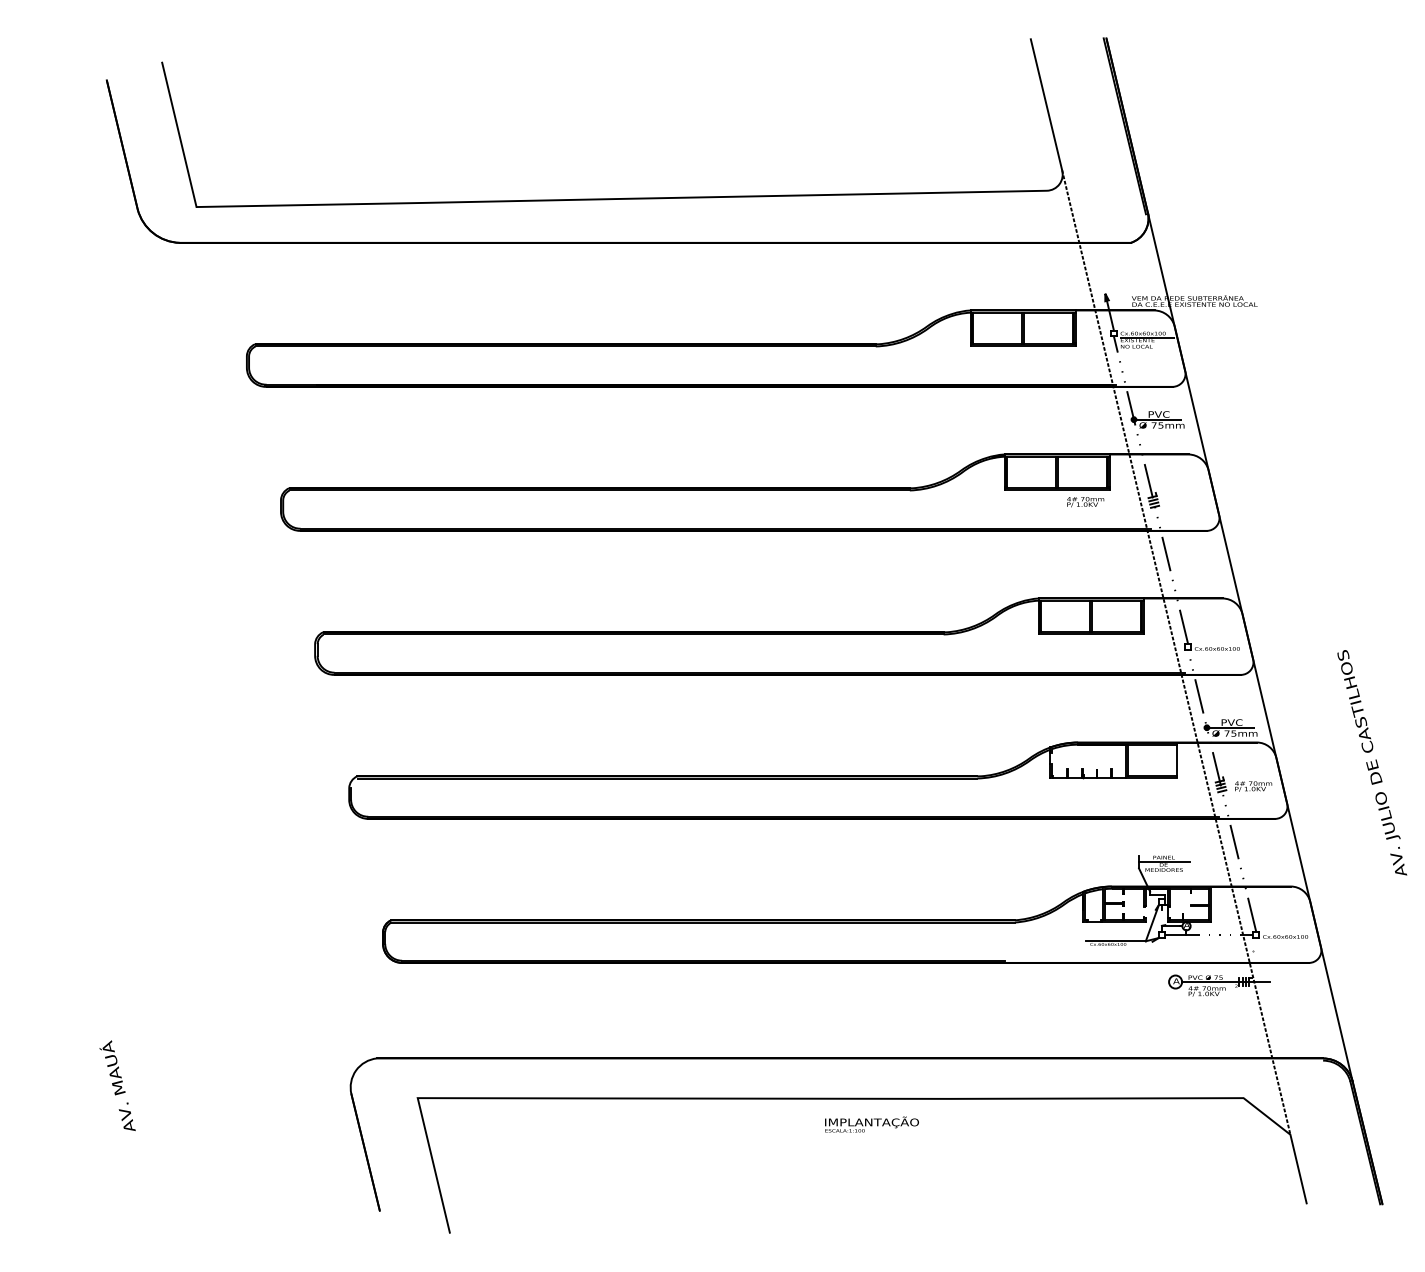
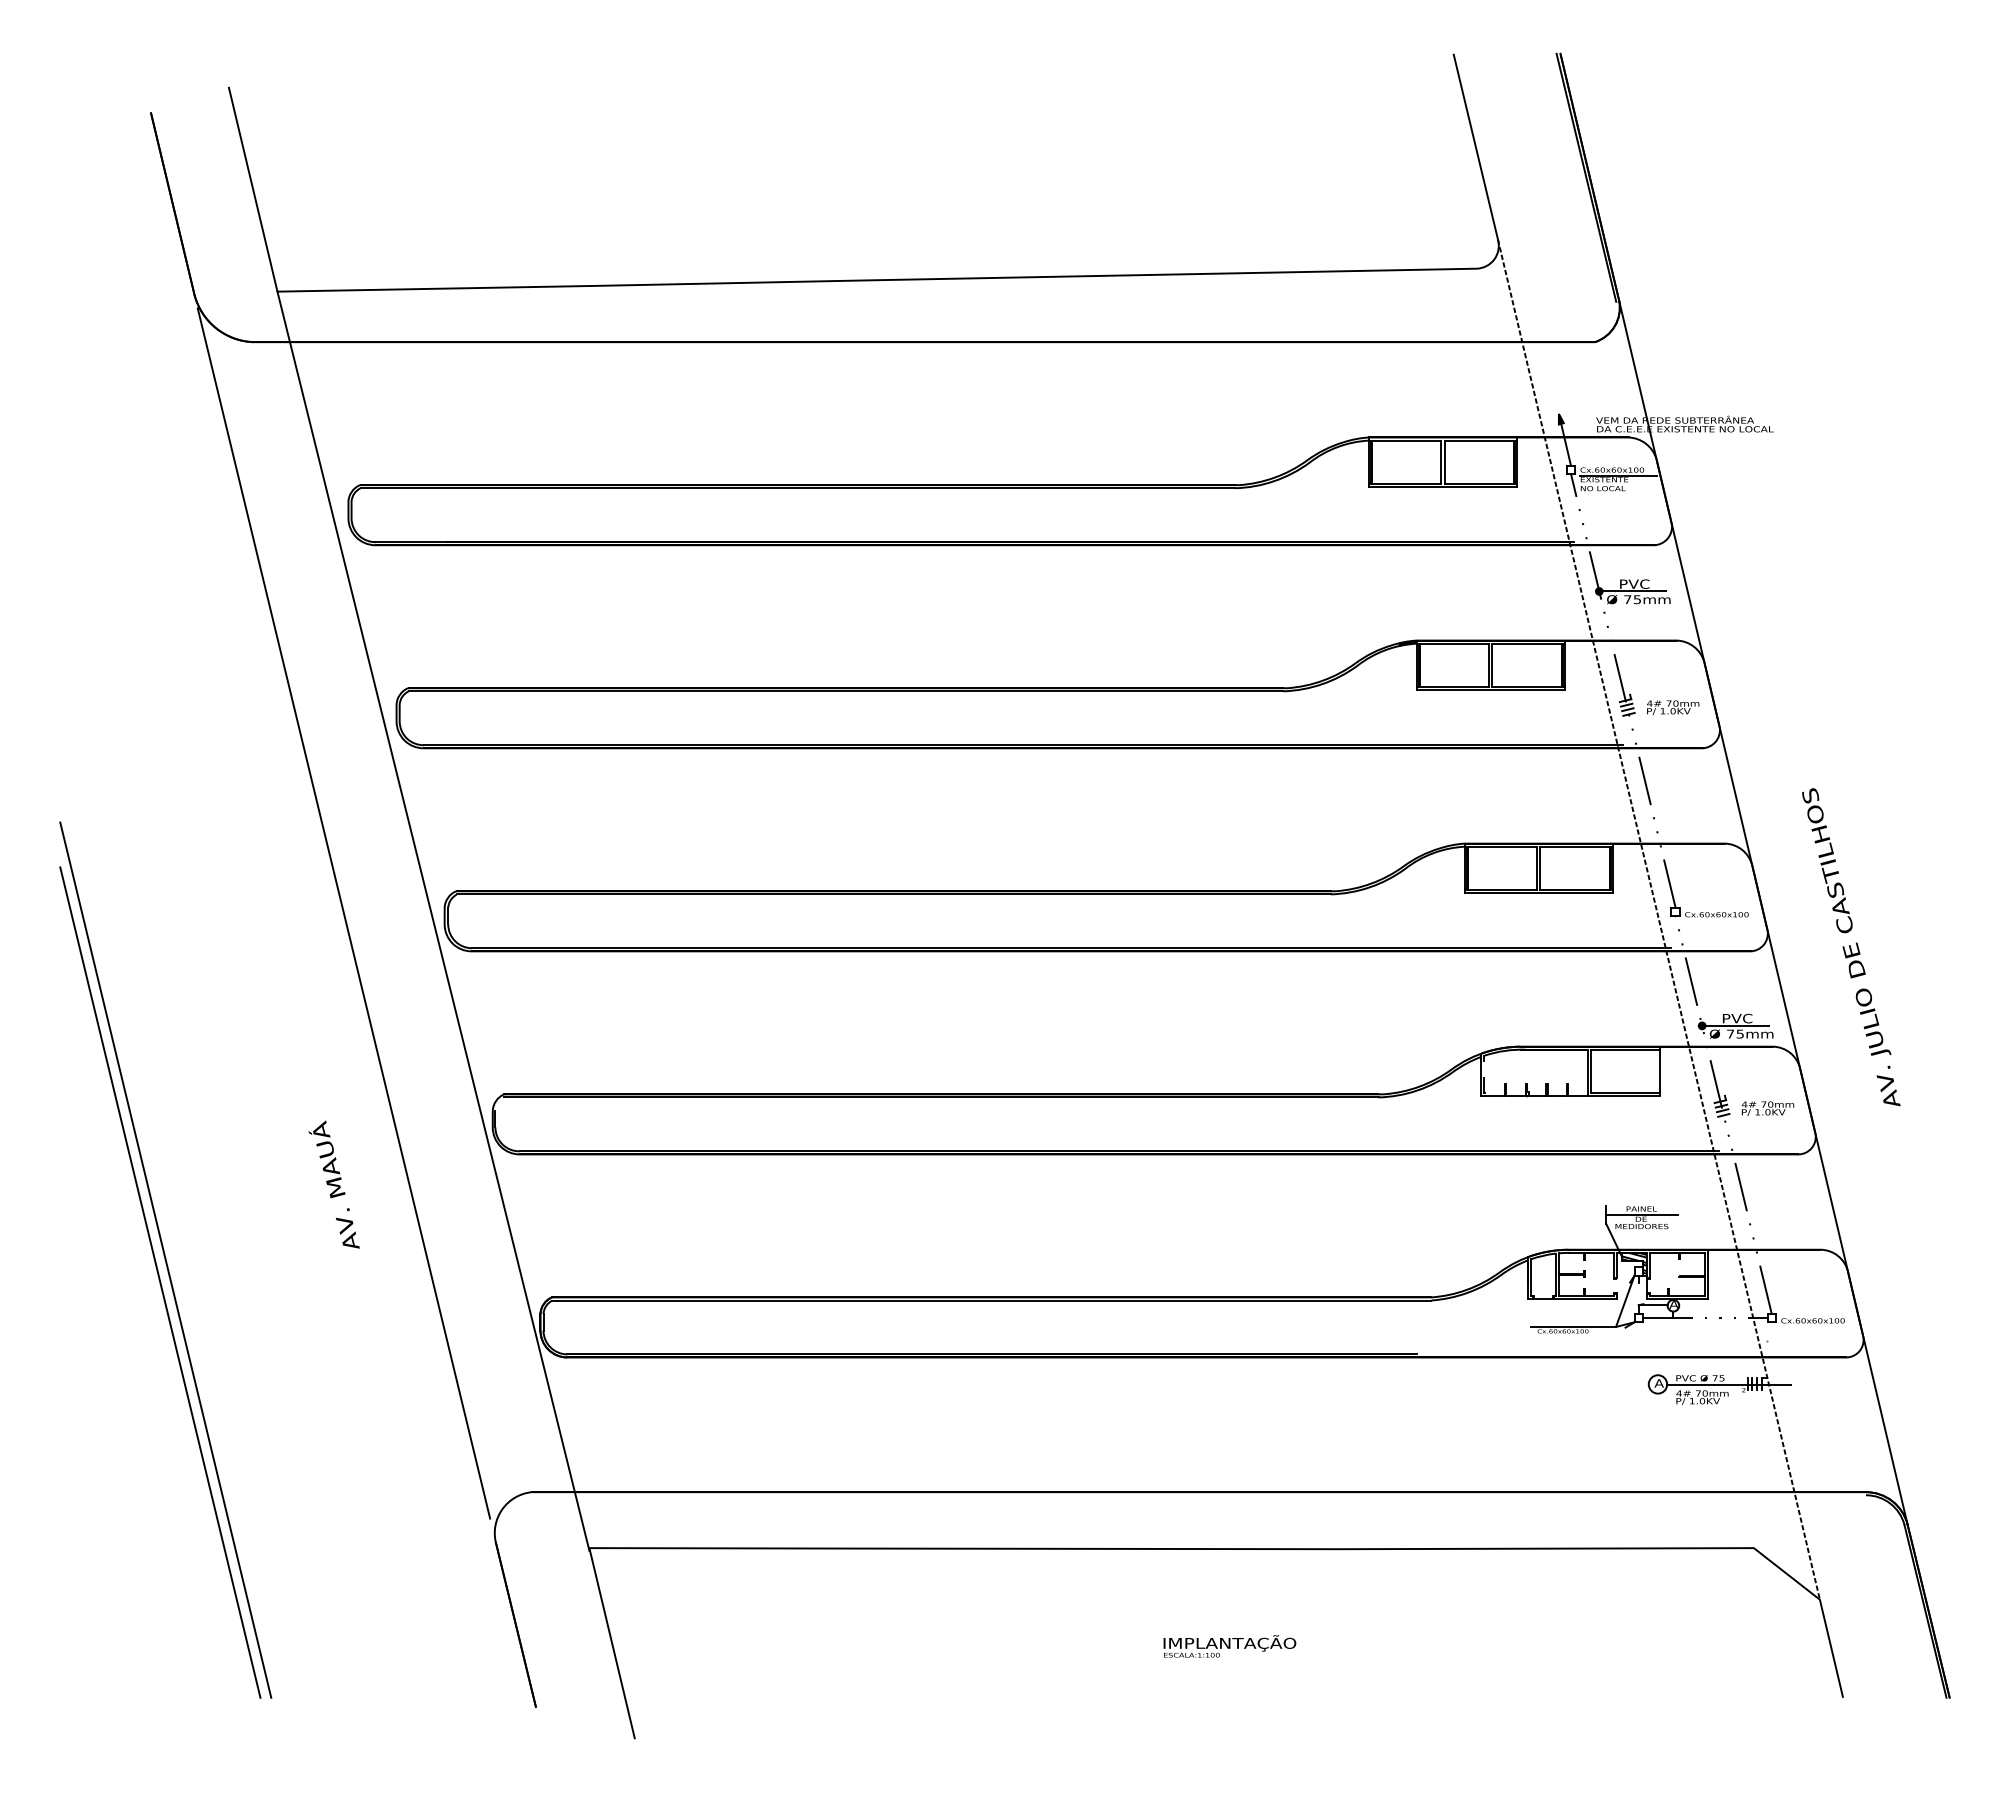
text: (1085, 501) -> (1673, 707), moved
line: (243, 648) -> (343, 913), added
line: (307, 653) -> (433, 920), added
text: (1372, 762) -> (1851, 947), moved
line: (117, 893) -> (165, 1259), added
hatch: (1158, 895) -> (1634, 1262), added
line: (113, 909) -> (160, 1282), added
text: (117, 1085) -> (333, 1184), moved
text: (871, 1124) -> (1229, 1646), moved

